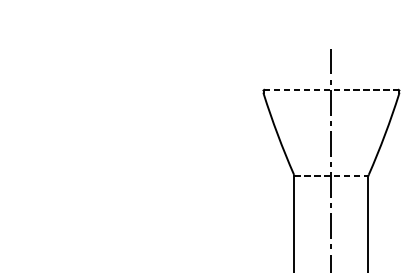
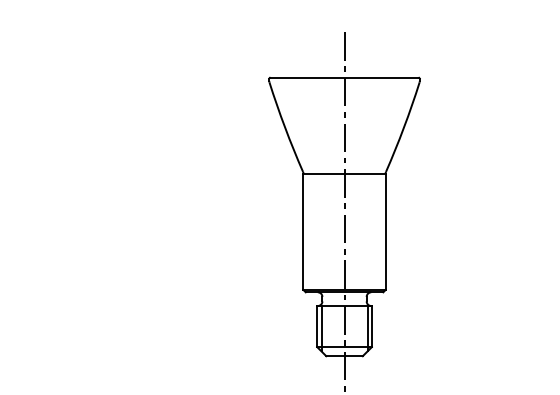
line: (331, 89) -> (344, 77), dashed -> solid
line: (332, 176) -> (345, 173), dashed -> solid

